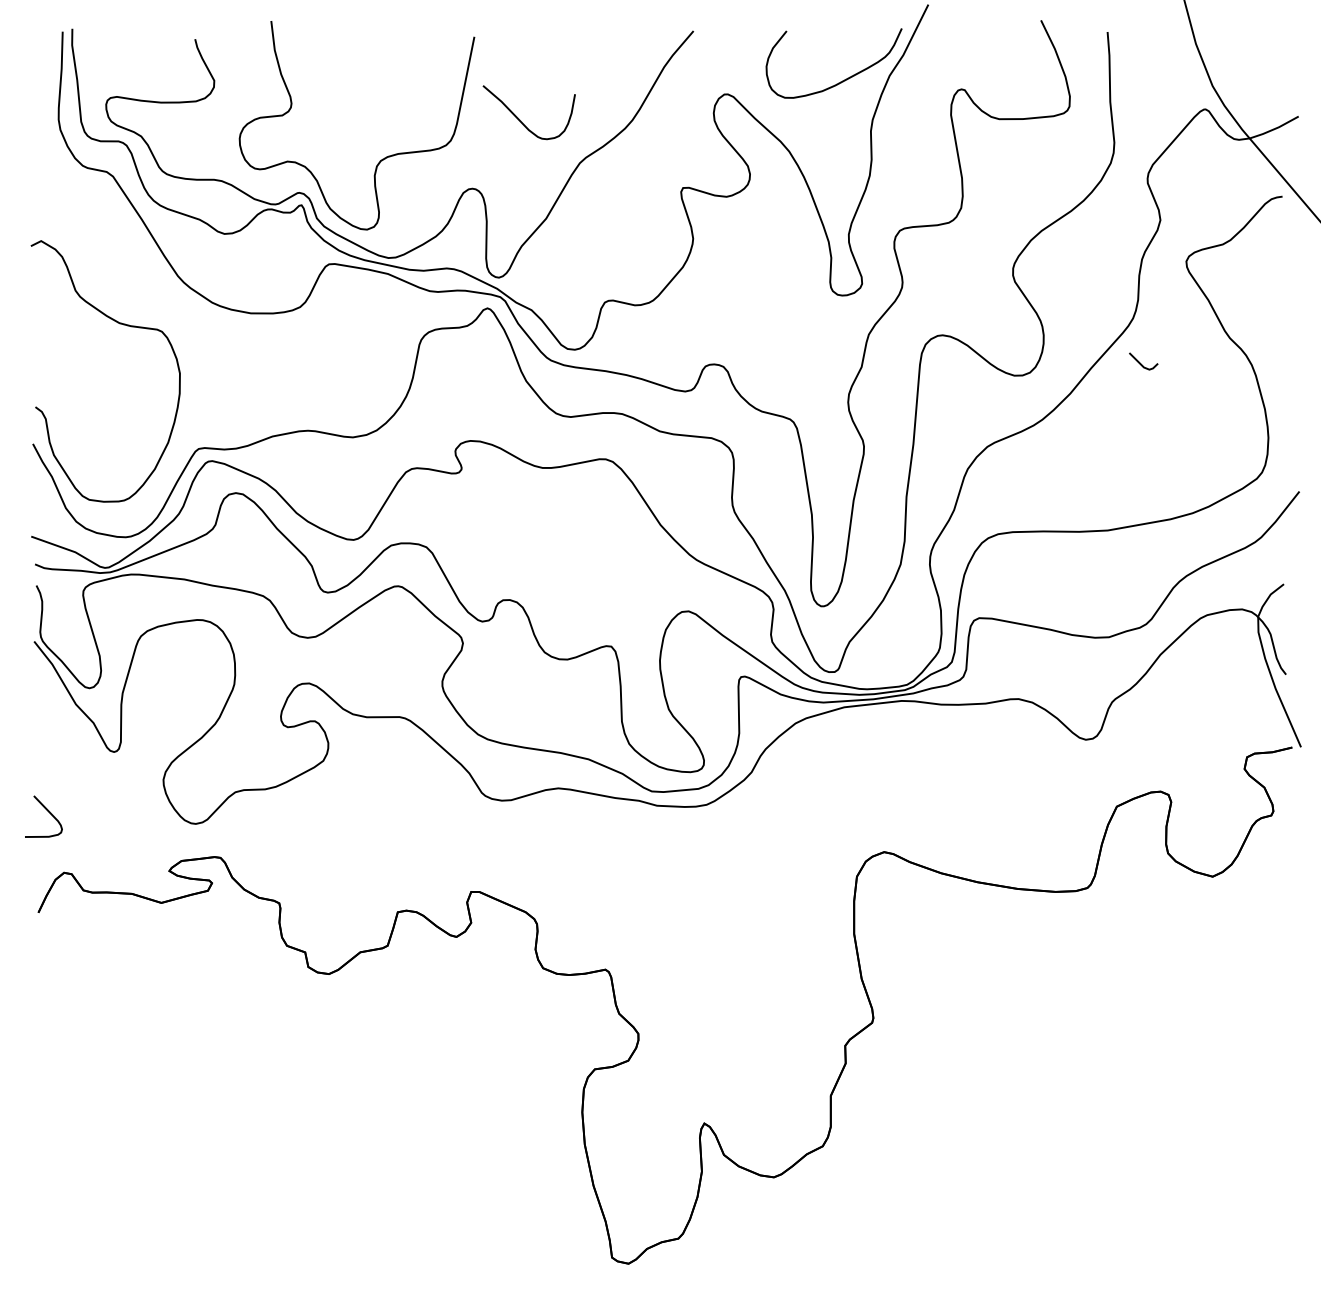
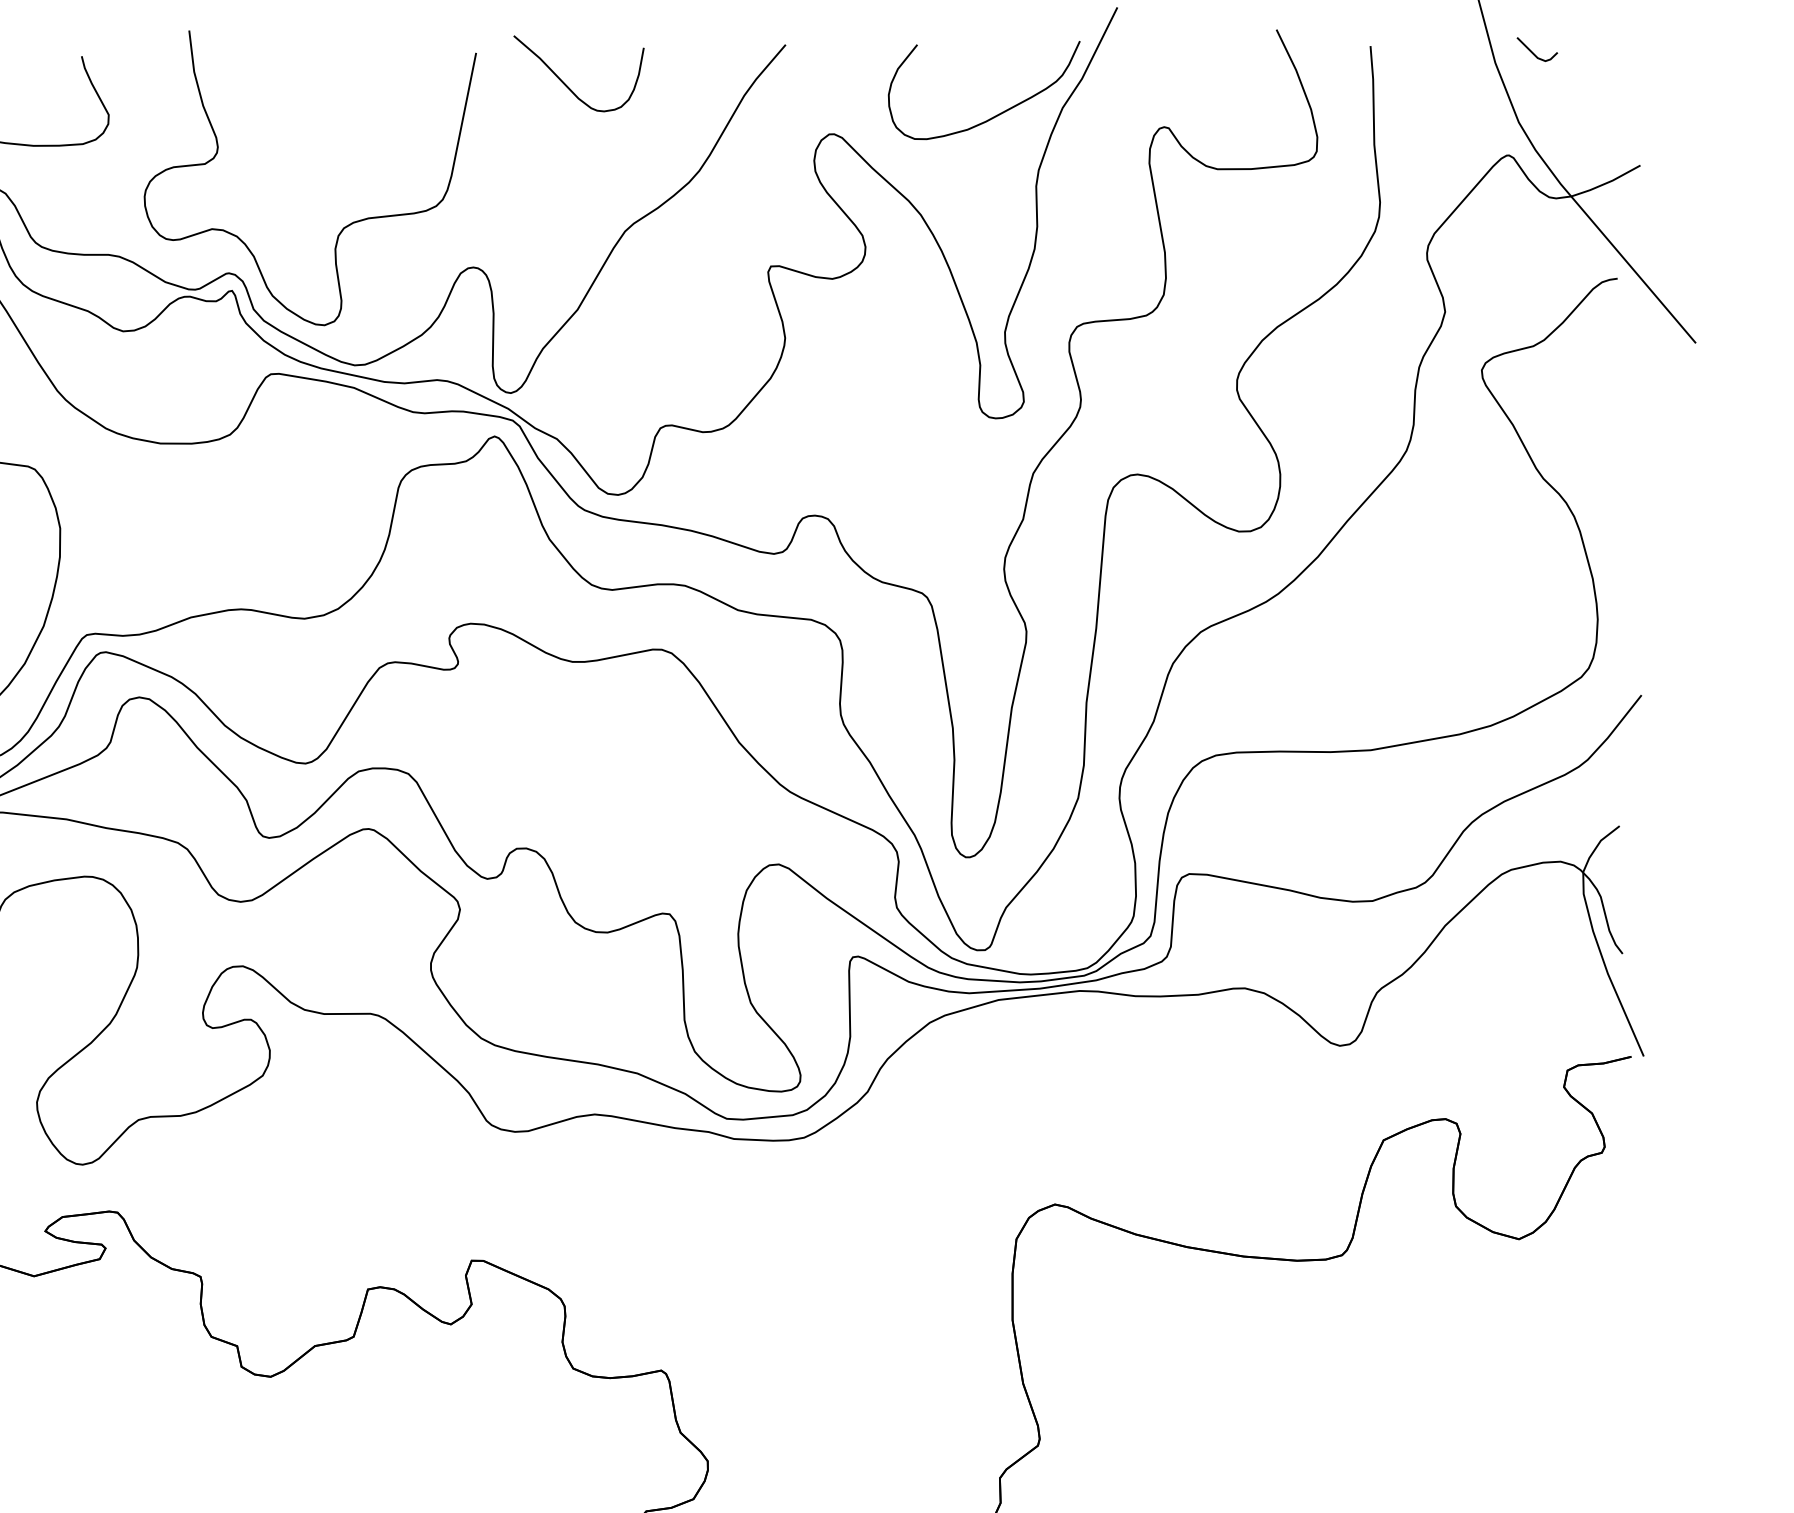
curve: (520, 119) -> (566, 83), moved
line: (1141, 363) -> (1534, 52), moved

